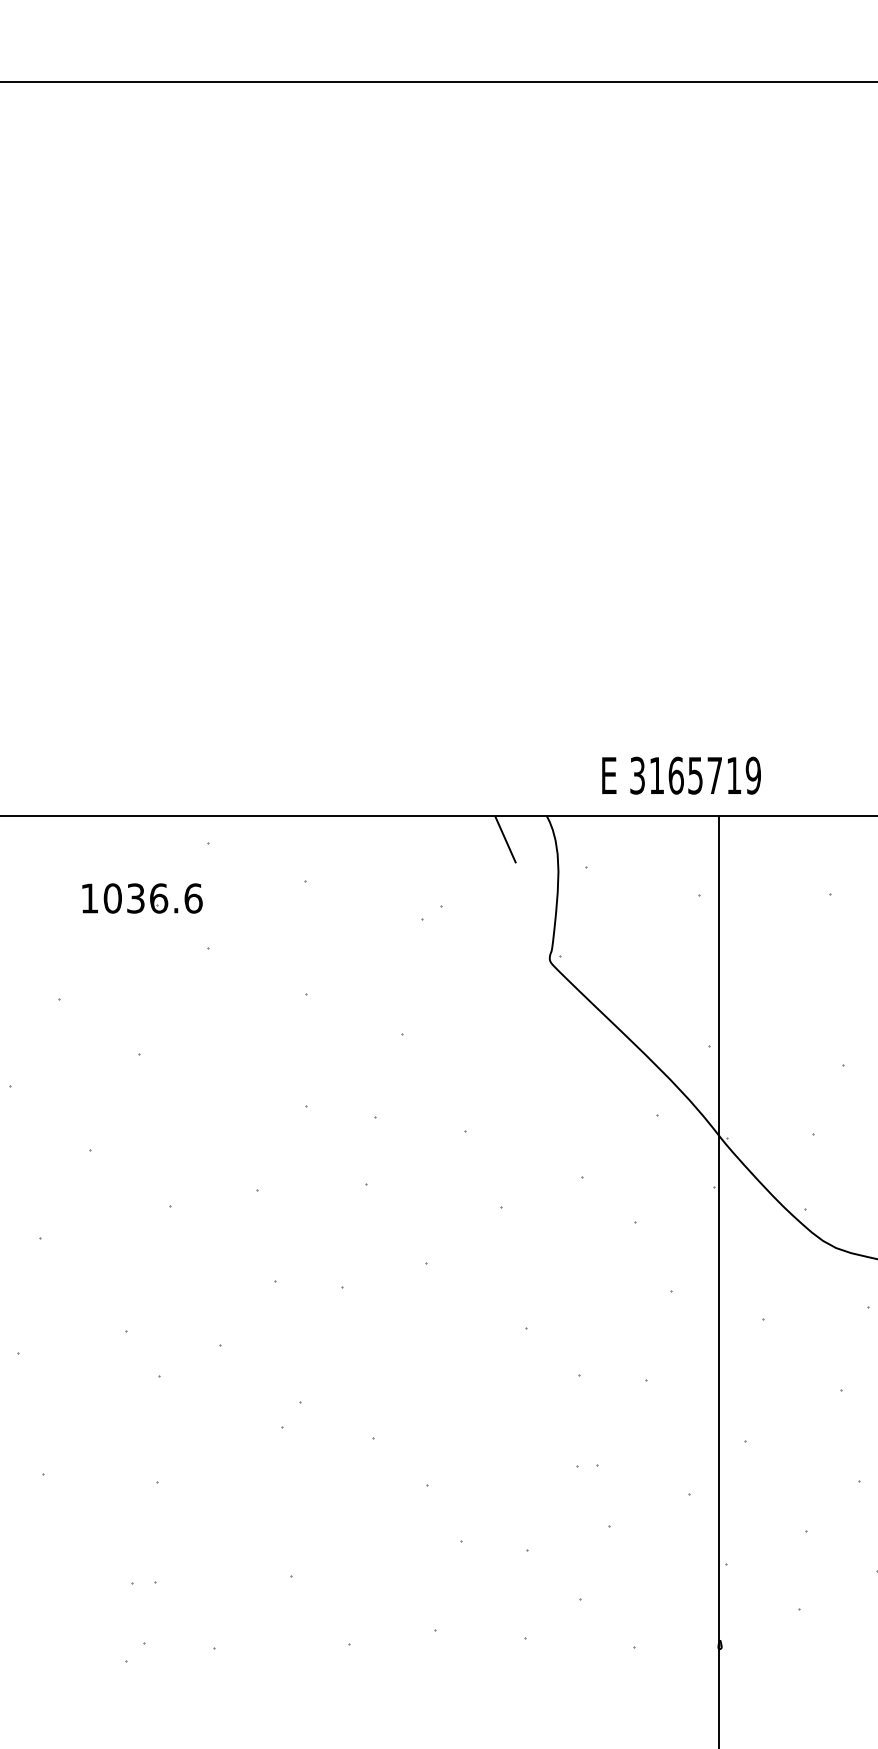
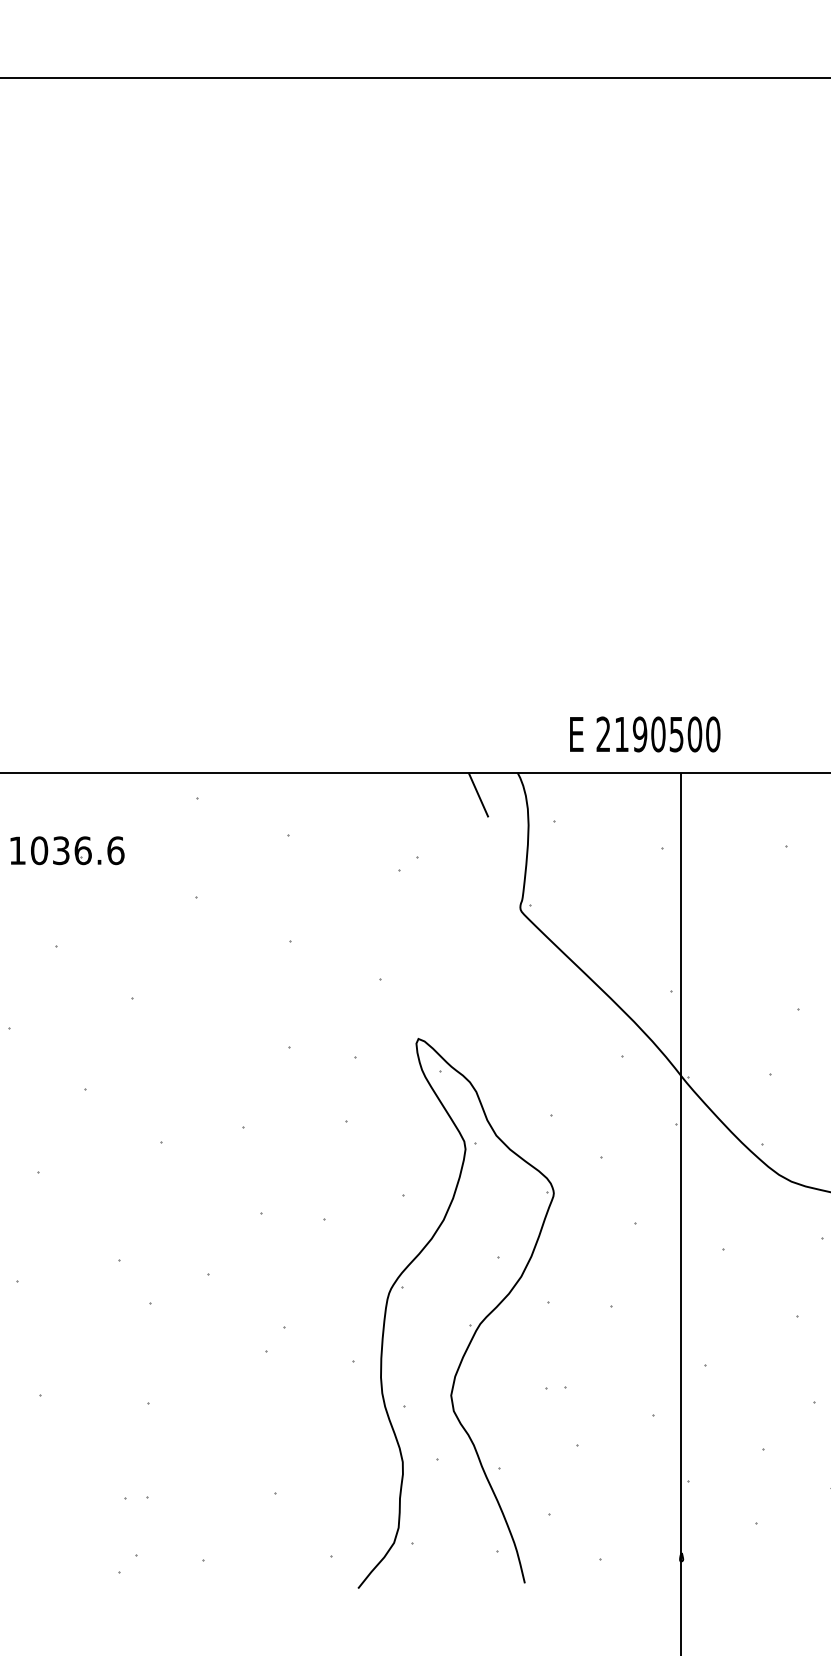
text: (695, 775) -> (658, 734), 3165719 -> 2190500
part: (142, 898) -> (67, 850), moved
part: (496, 1400) -> (469, 1326), added

